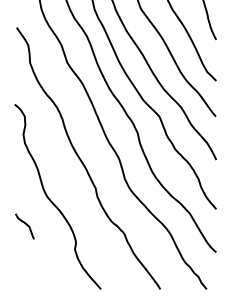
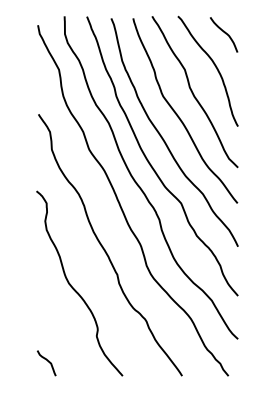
curve: (25, 224) -> (47, 361), moved

